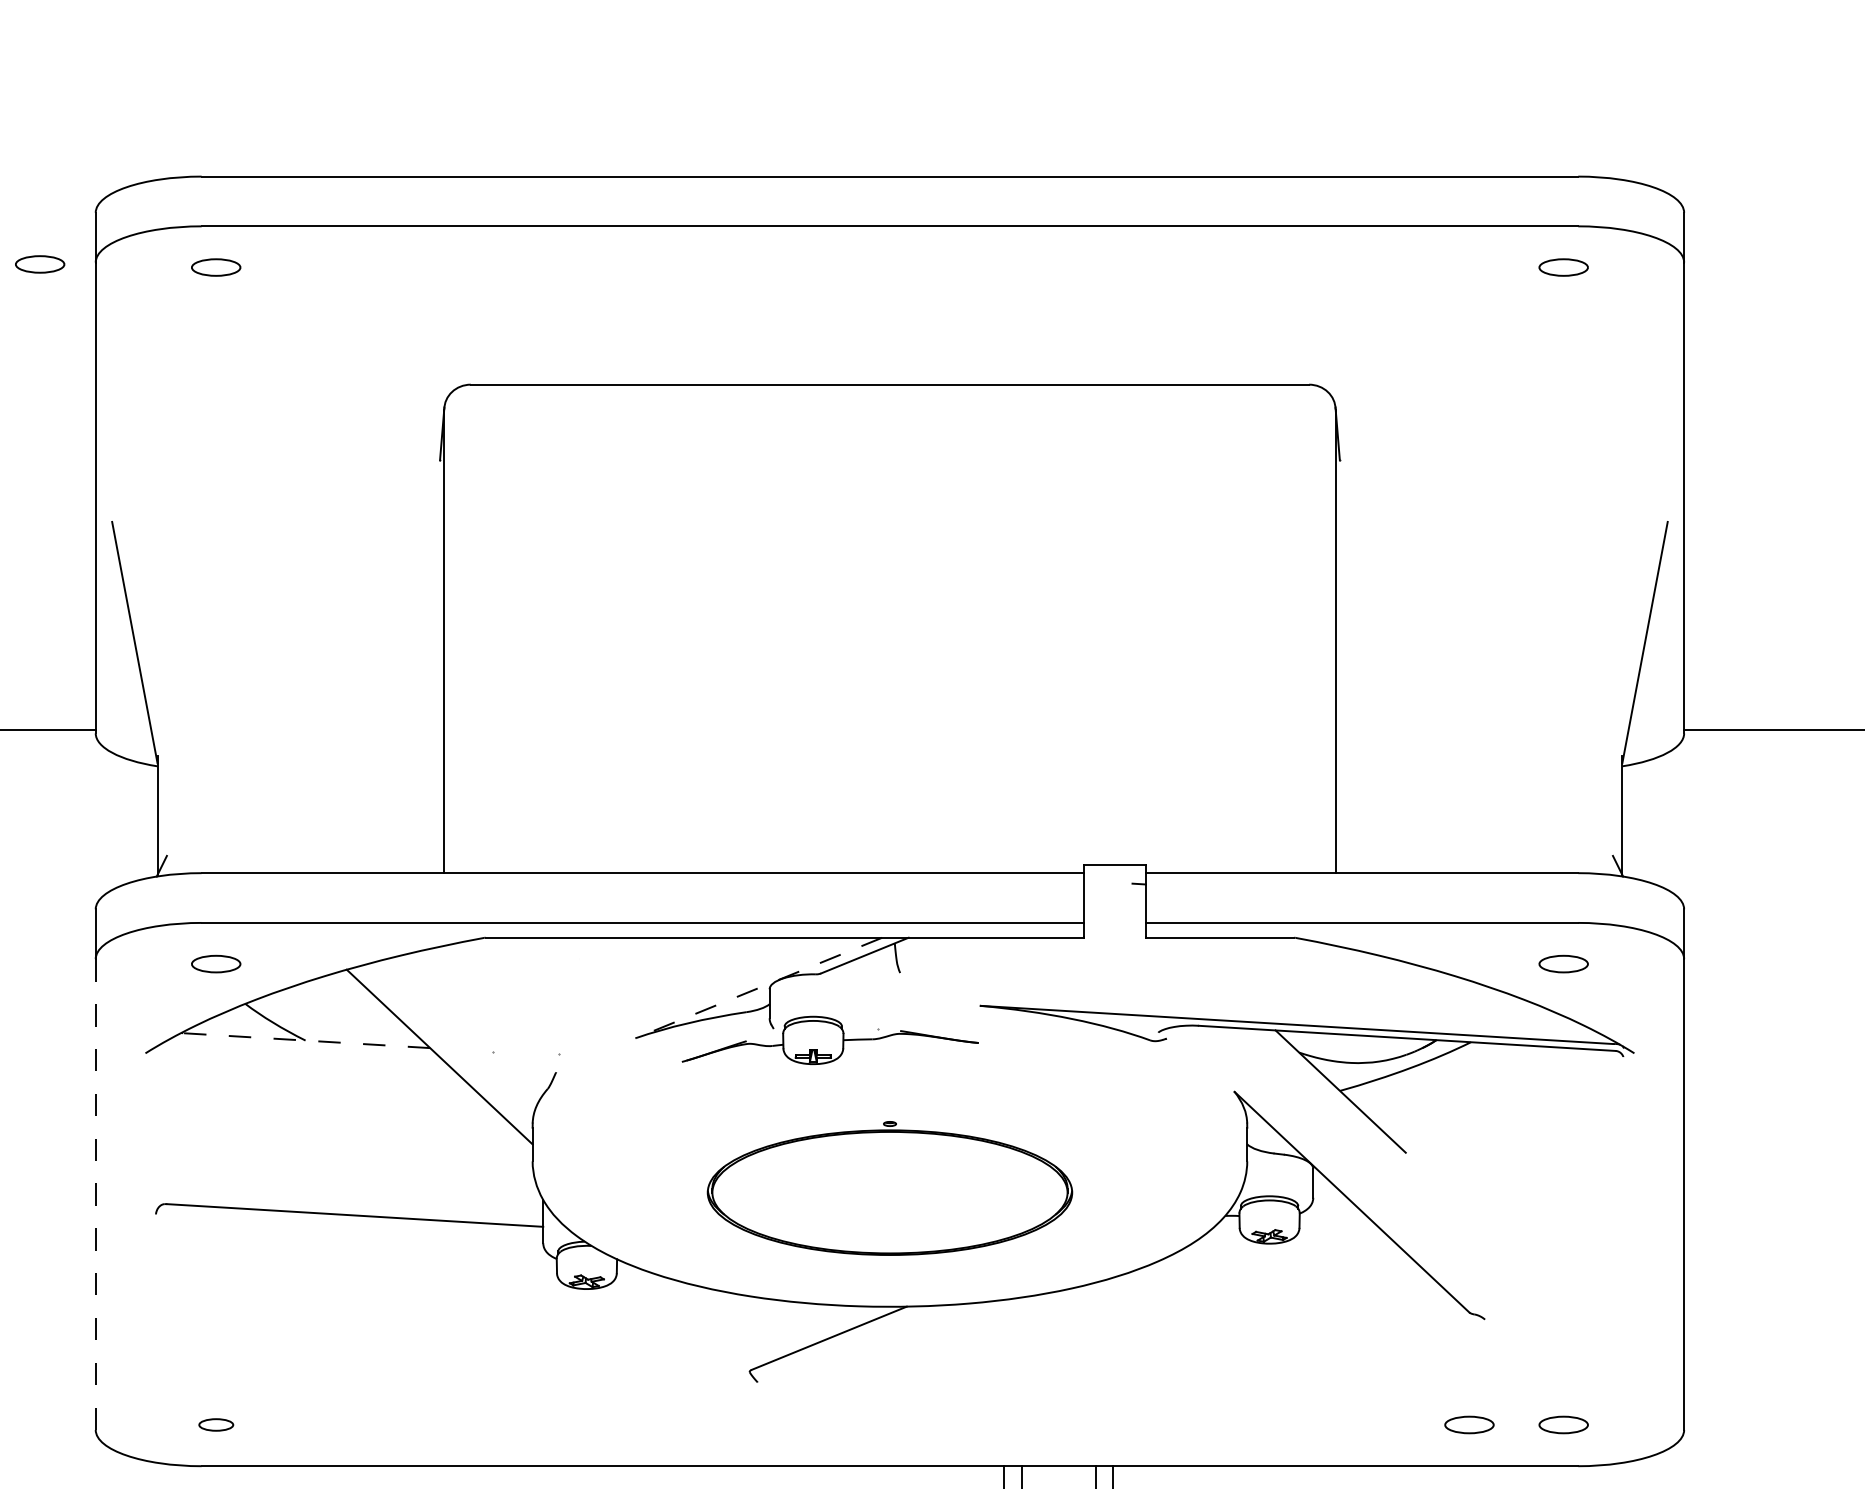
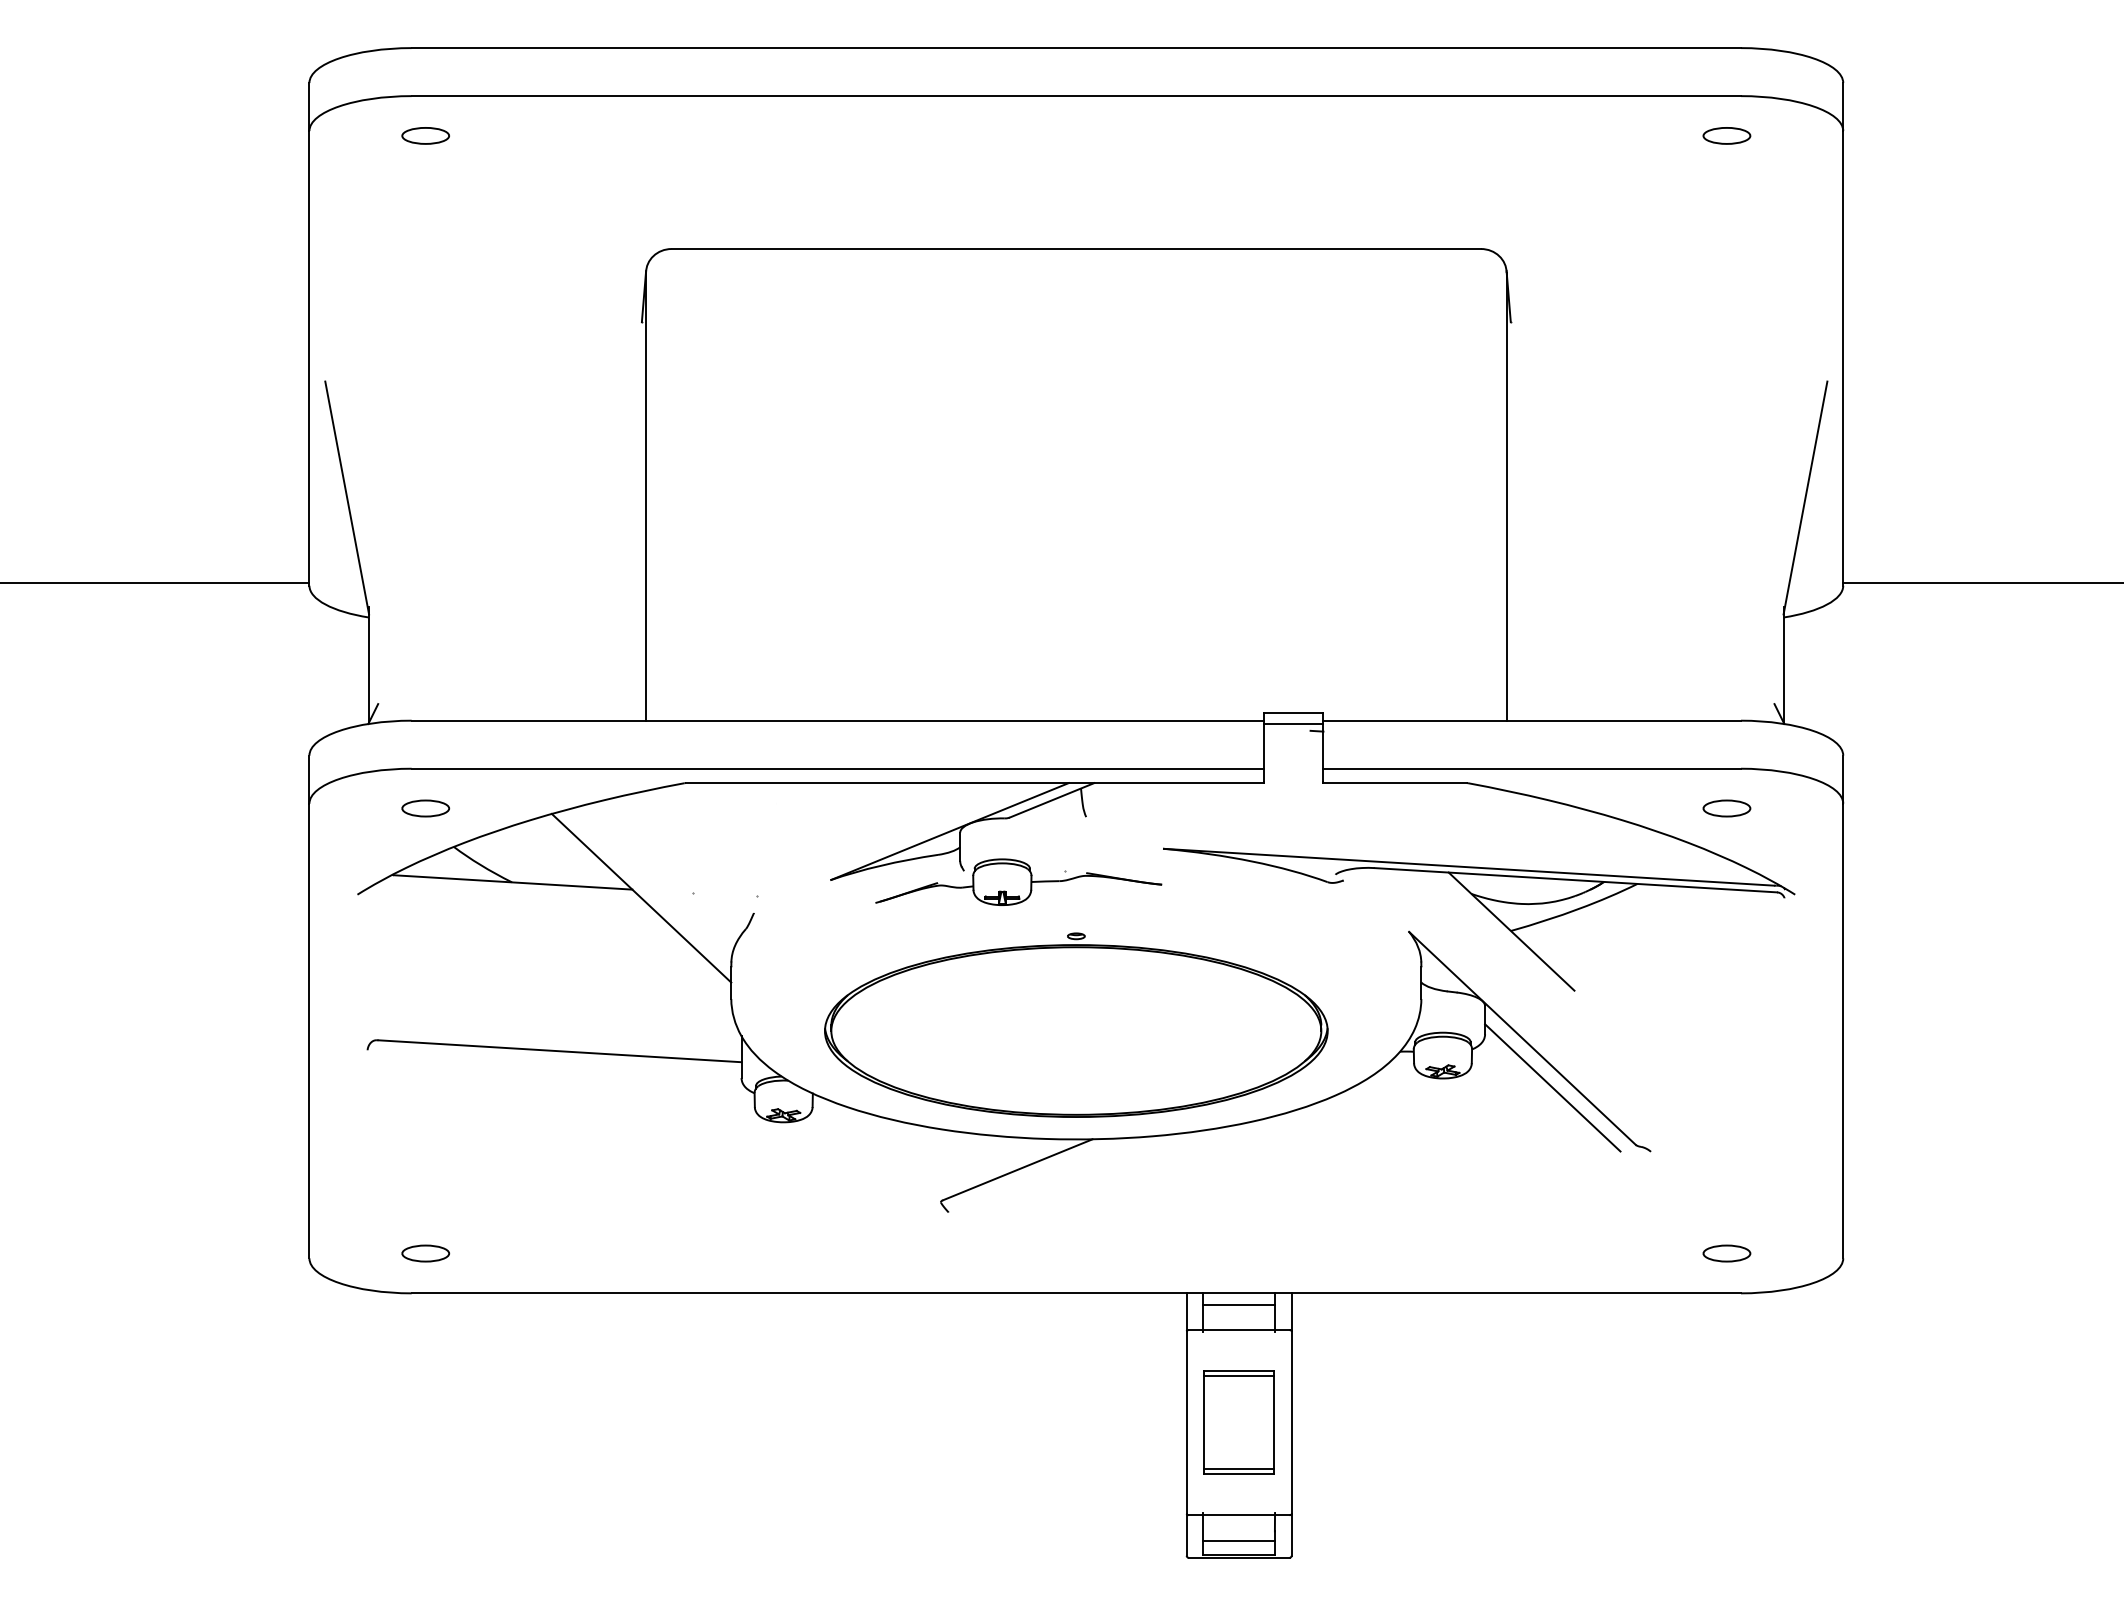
part: (39, 264) -> (255, 132), removed
line: (1114, 877) -> (1293, 724), added
line: (758, 987) -> (949, 831), dashed -> solid
line: (306, 1040) -> (512, 882), dashed -> solid
part: (890, 1187) -> (1076, 1024), size x1.43
line: (95, 1193) -> (309, 1030), dashed -> solid
line: (1383, 1253) -> (1552, 1087), added
part: (215, 1424) -> (425, 1253), size x1.43
part: (1469, 1424) -> (1635, 1253), removed
line: (1057, 1477) -> (1238, 1304), added

